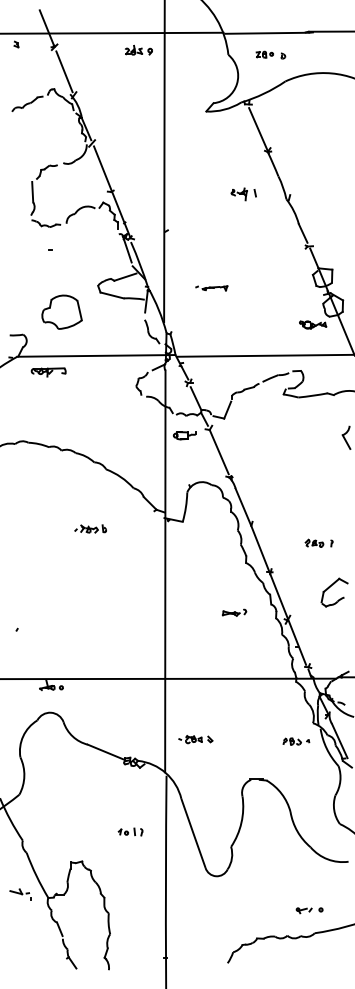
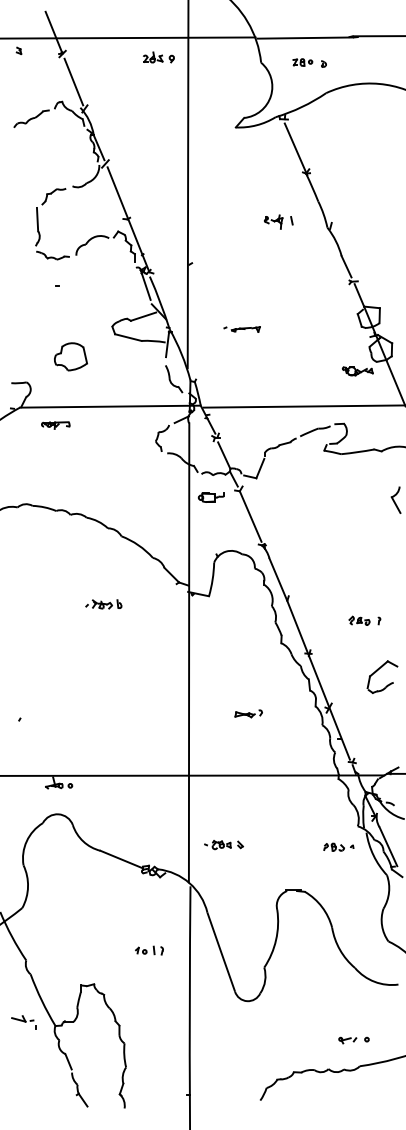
part: (61, 312) -> (70, 357), size x0.71
part: (48, 372) -> (55, 425), size x0.71
part: (234, 612) -> (248, 713), moved

